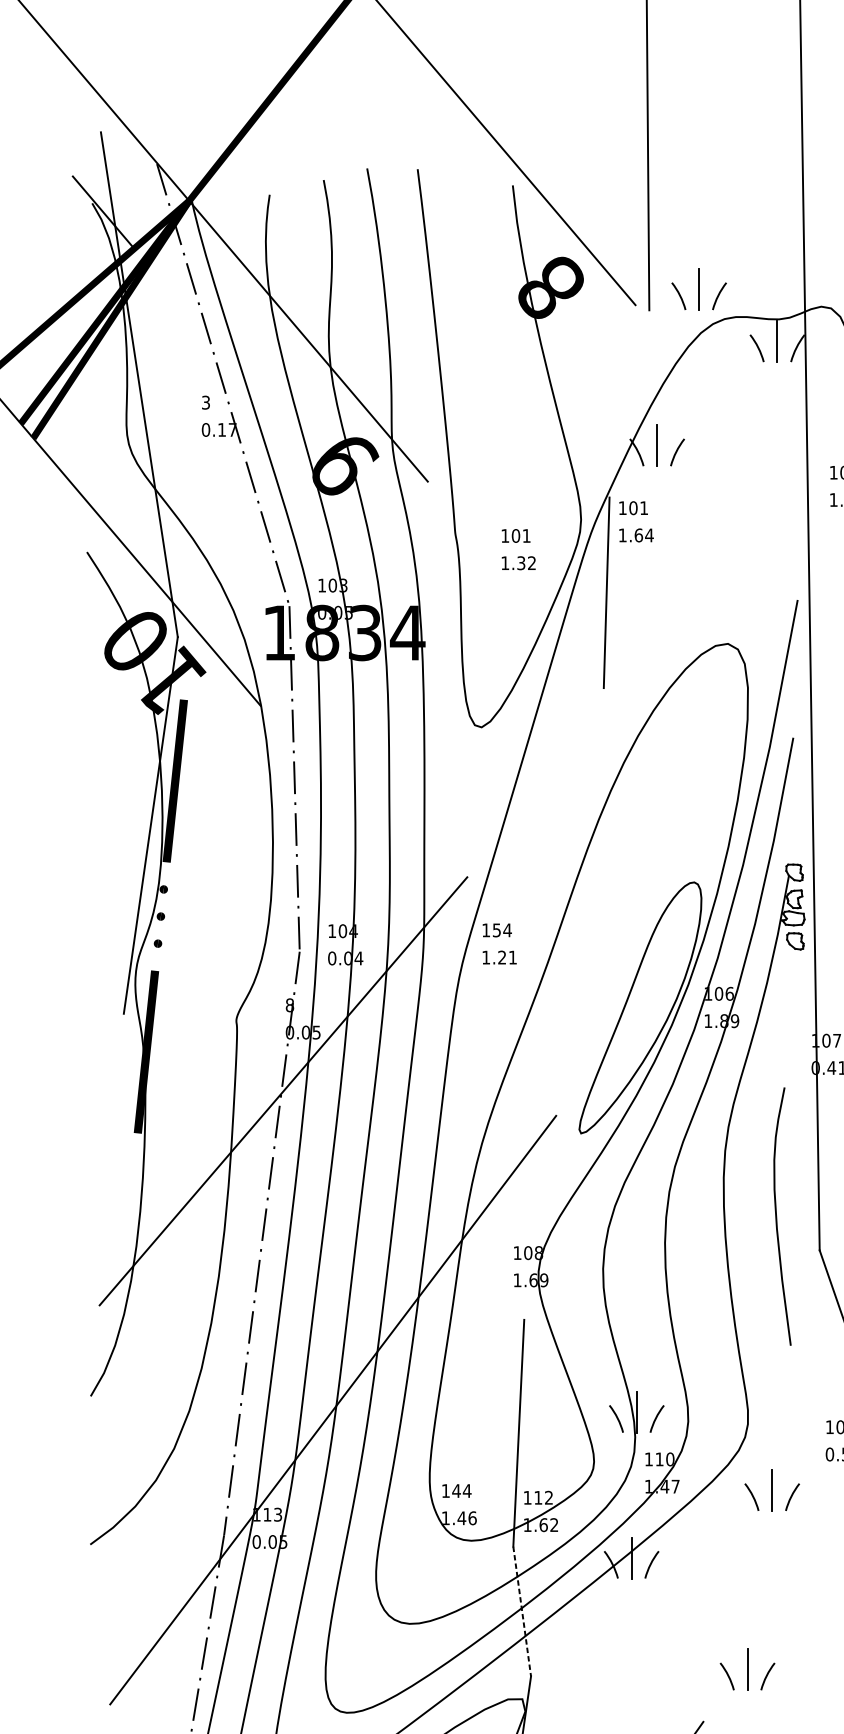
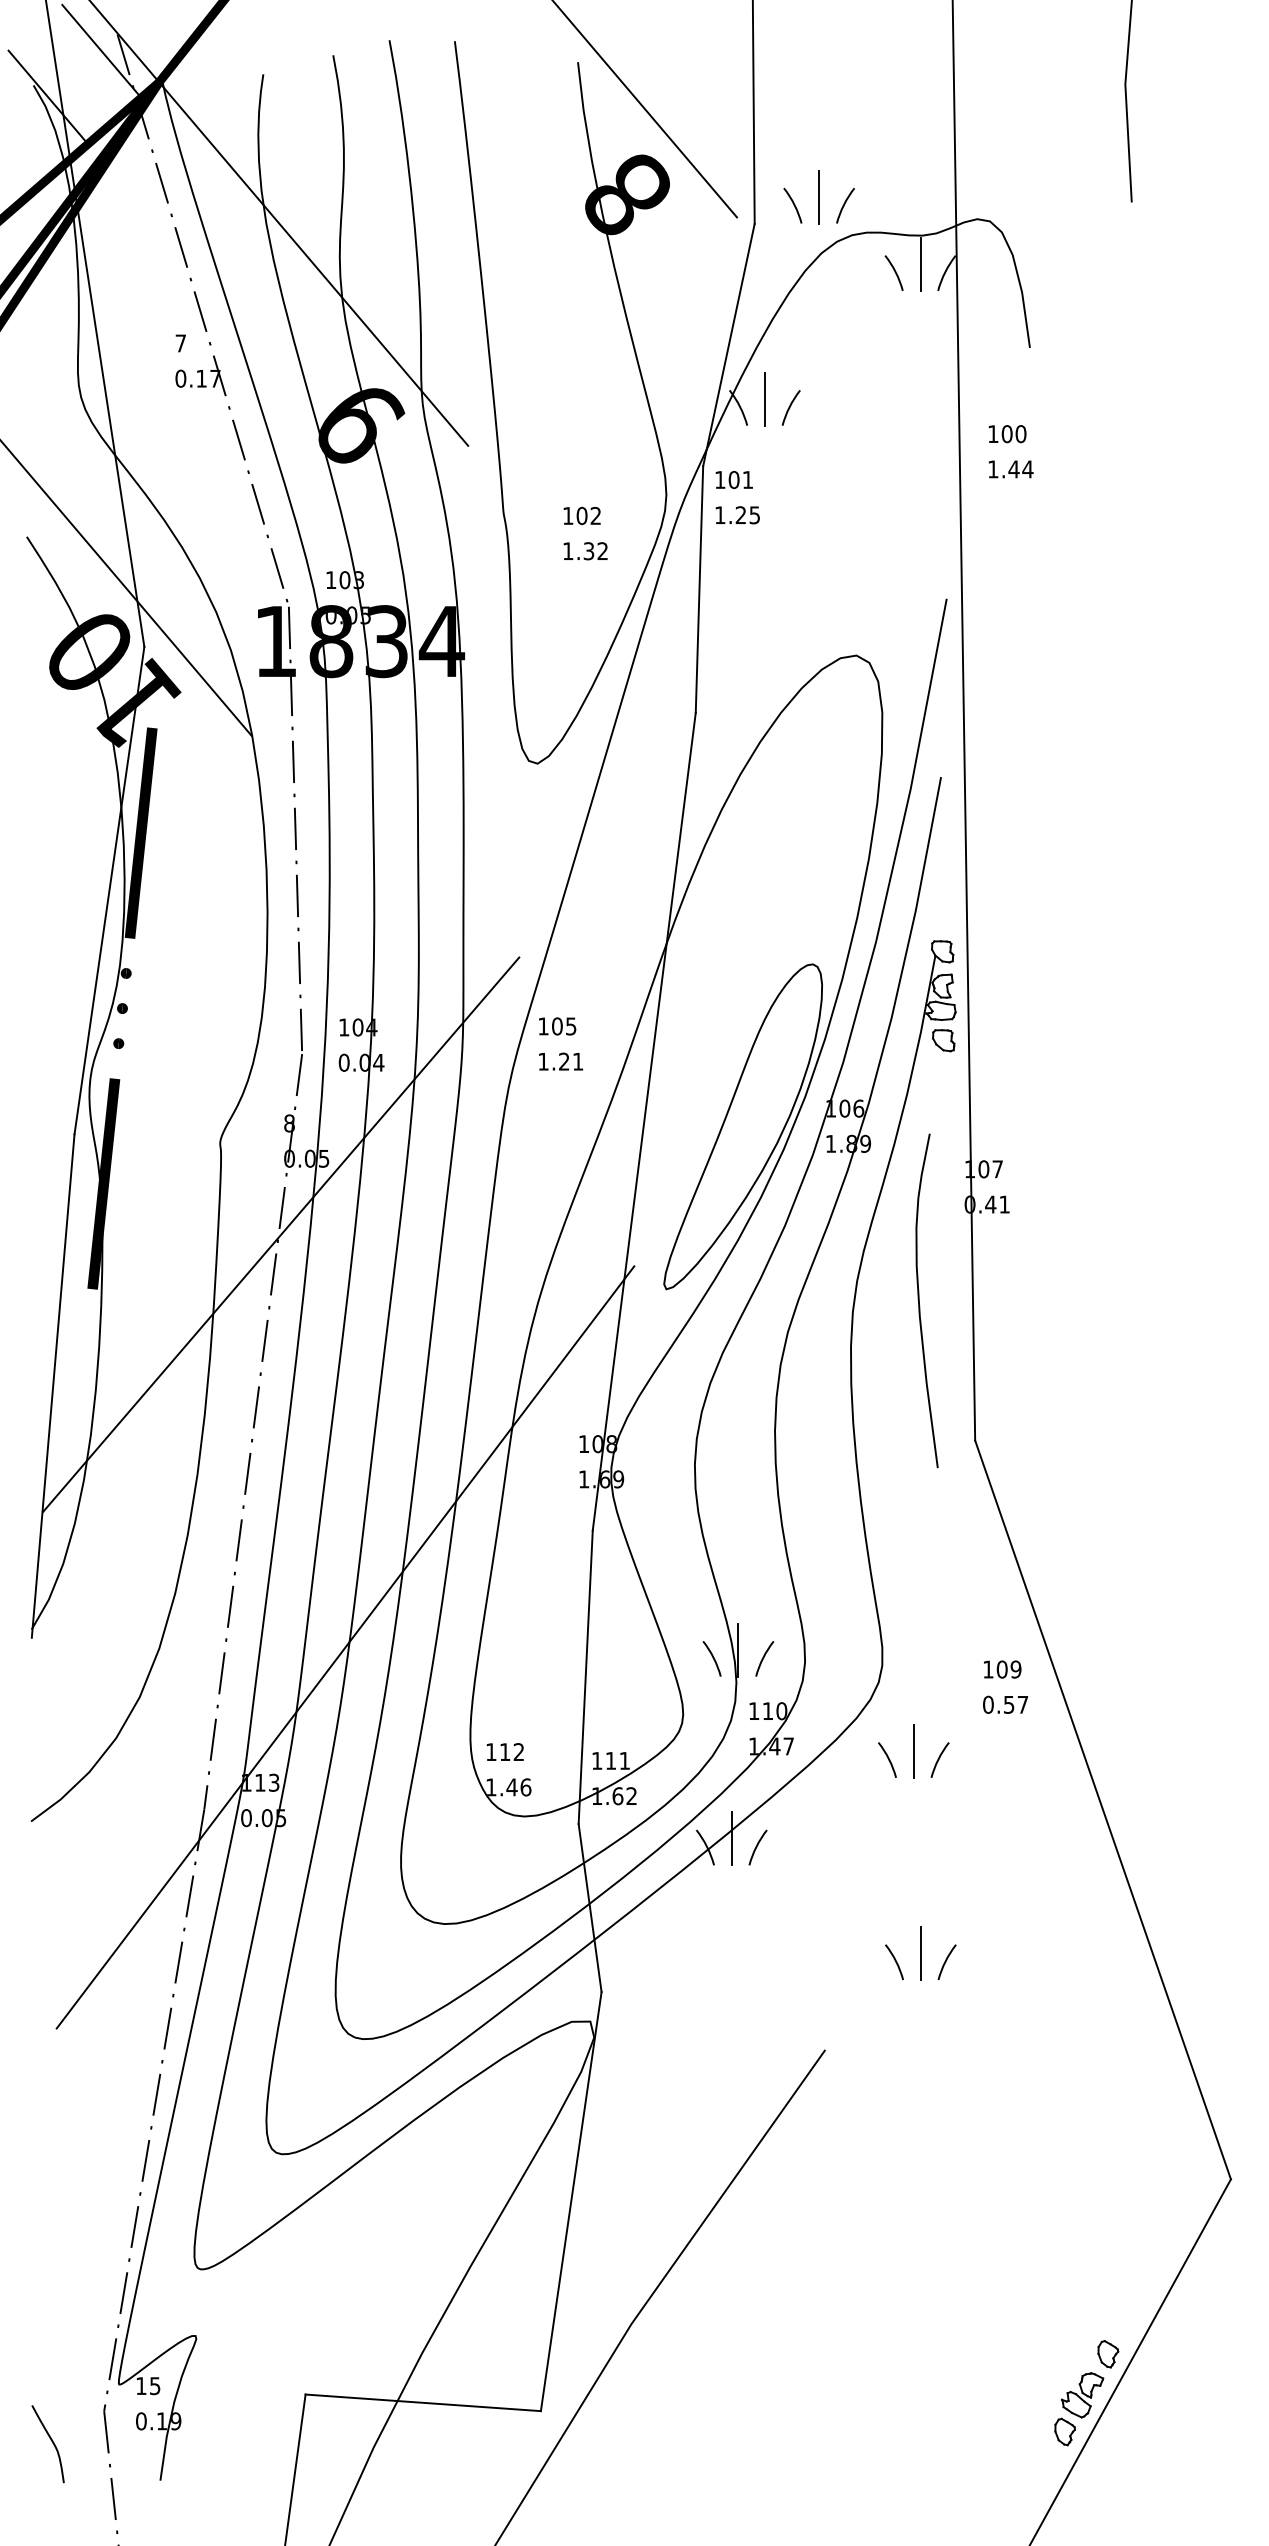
line: (144, 176) -> (101, 50), added
text: (205, 402) -> (180, 343), 3 -> 7
line: (629, 403) -> (728, 344), added
text: (526, 535) -> (595, 515), 101 -> 102
text: (643, 535) -> (747, 515), 1.64 -> 1.25
text: (502, 930) -> (564, 1026), 154 -> 105
line: (563, 1003) -> (643, 1121), added
line: (106, 1207) -> (52, 1385), added
curve: (776, 1216) -> (919, 1300), moved
text: (461, 1490) -> (511, 1751), 144 -> 112
text: (548, 1497) -> (624, 1760), 112 -> 111
line: (522, 1611) -> (590, 1908), dashed -> solid
part: (747, 1669) -> (920, 1953), moved

